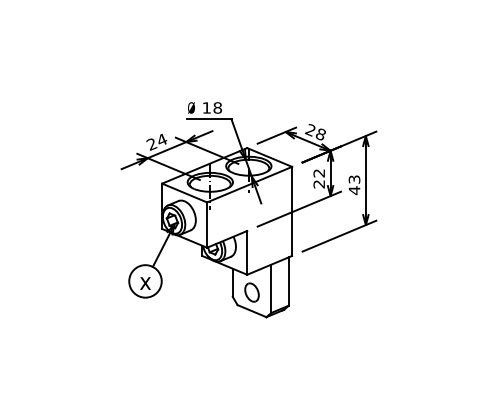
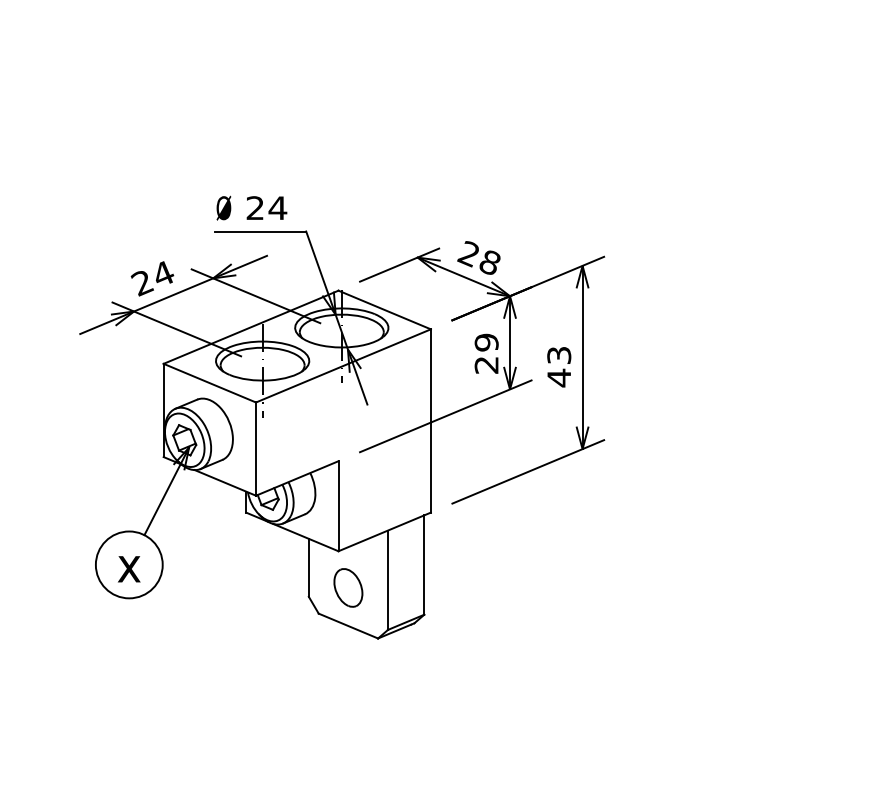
text: (212, 107) -> (267, 207), 18 -> 24
text: (319, 173) -> (487, 342), 22 -> 29

